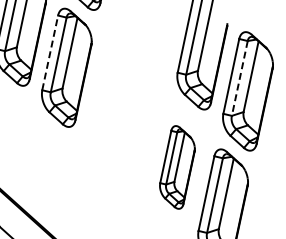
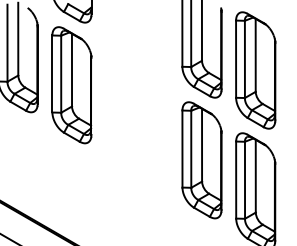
line: (50, 52) -> (52, 73), dashed -> solid
line: (239, 78) -> (244, 59), dashed -> solid
part: (176, 167) -> (201, 160), size x1.43

